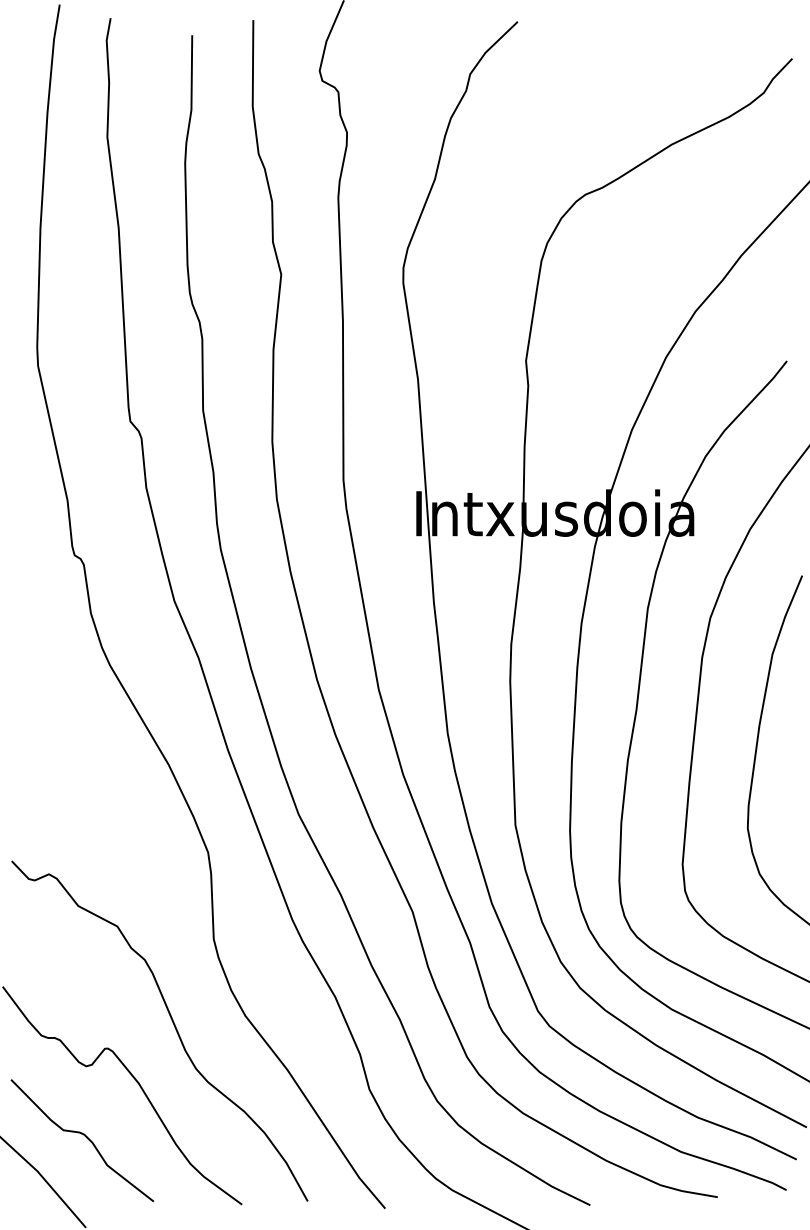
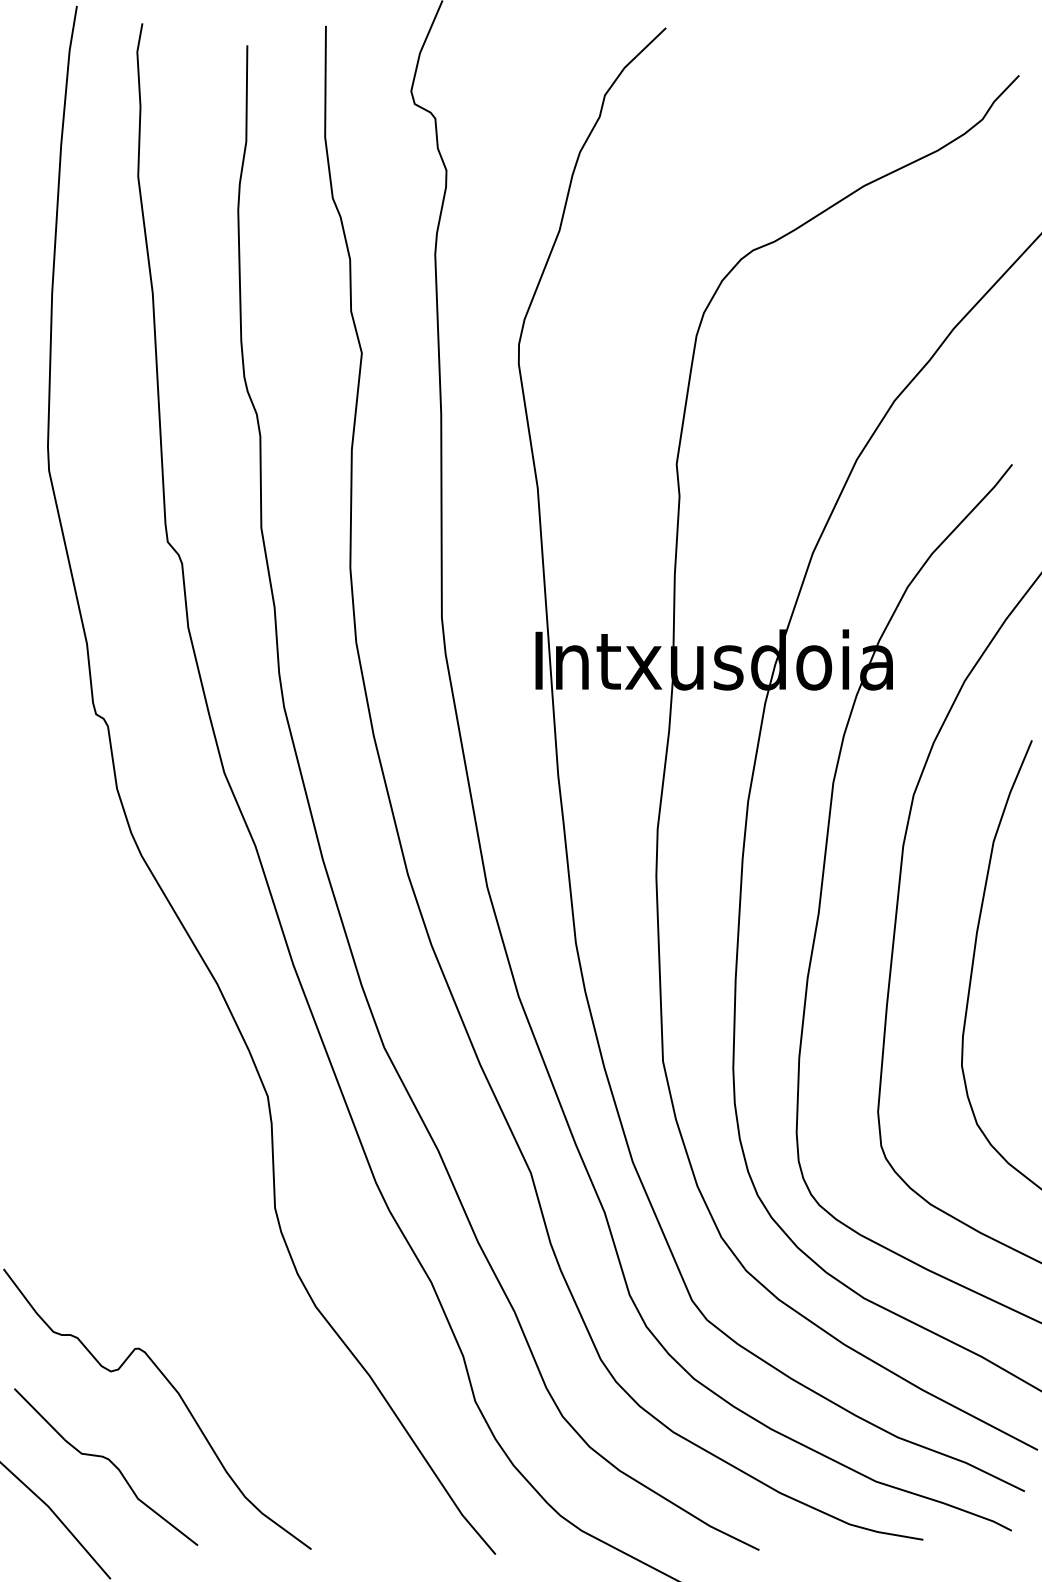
part: (174, 1027) -> (224, 1321), removed

